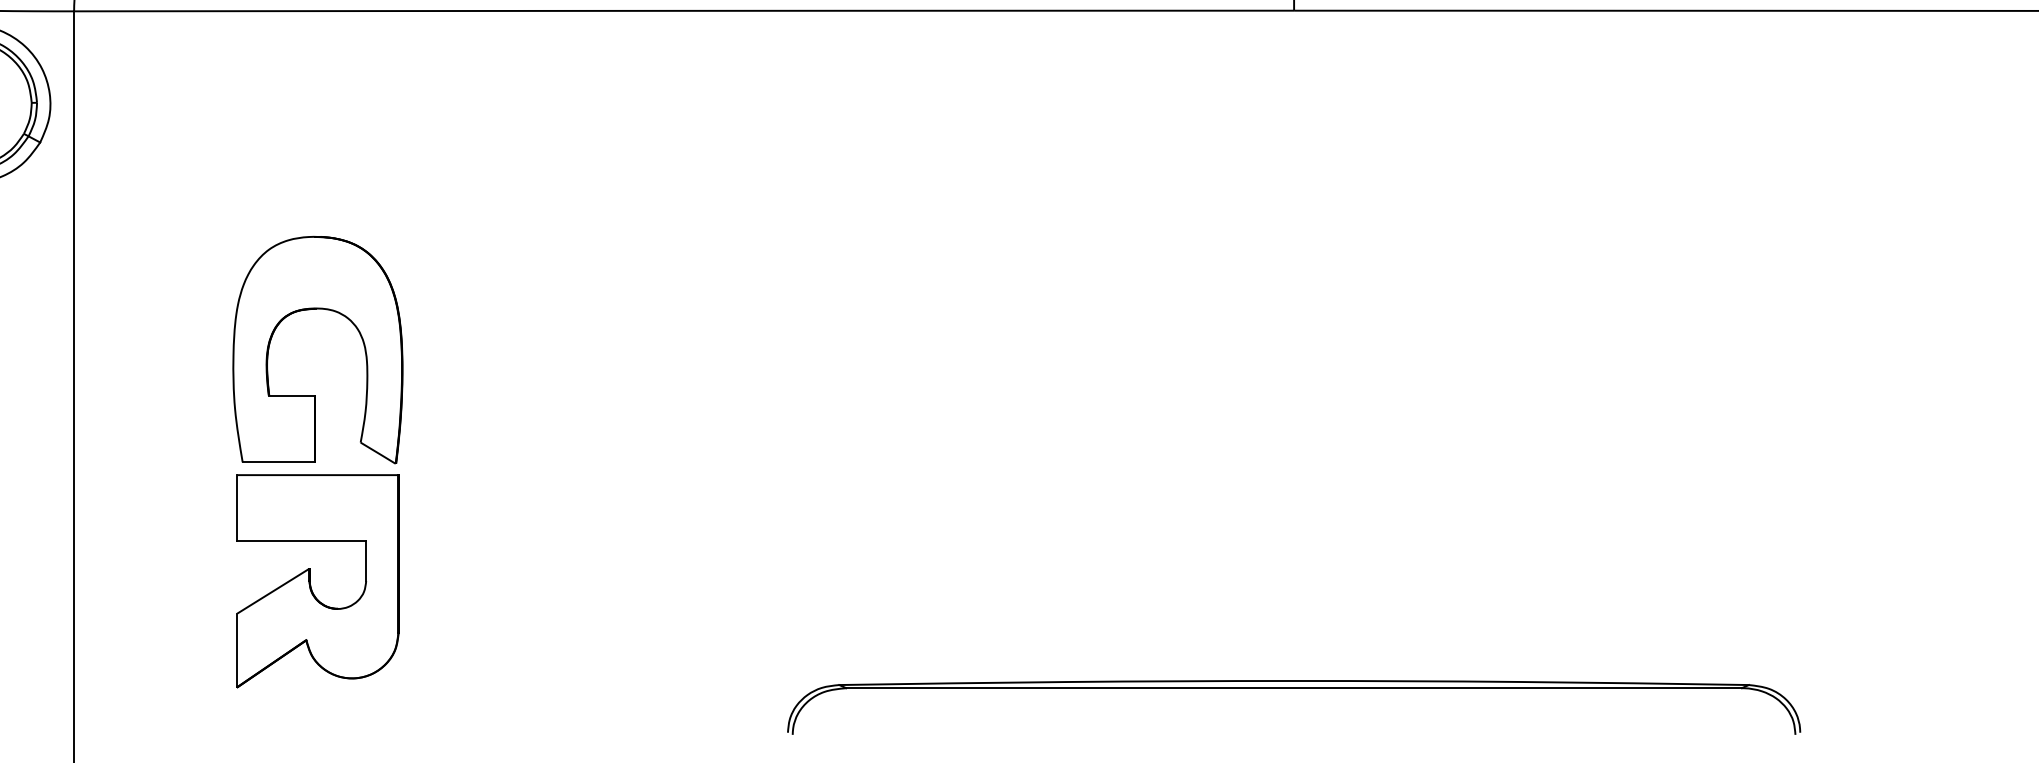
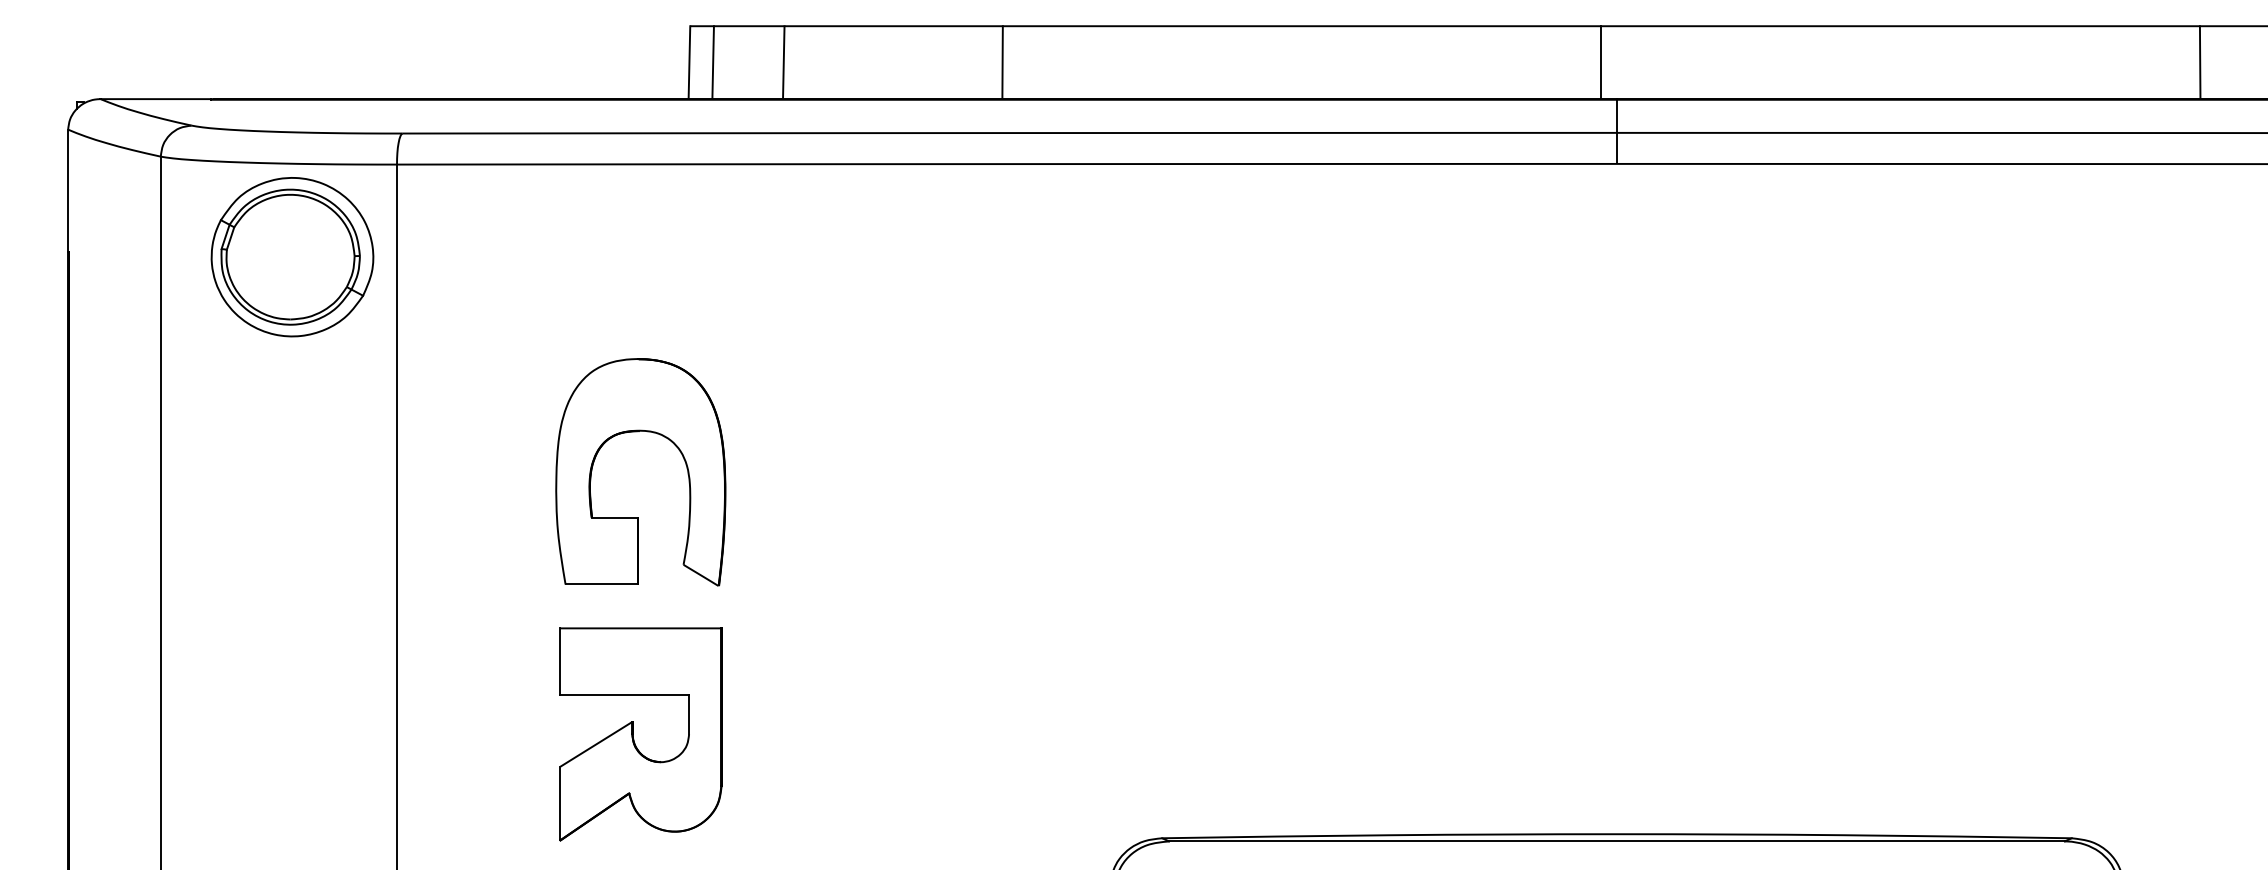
part: (315, 310) -> (638, 432), moved

